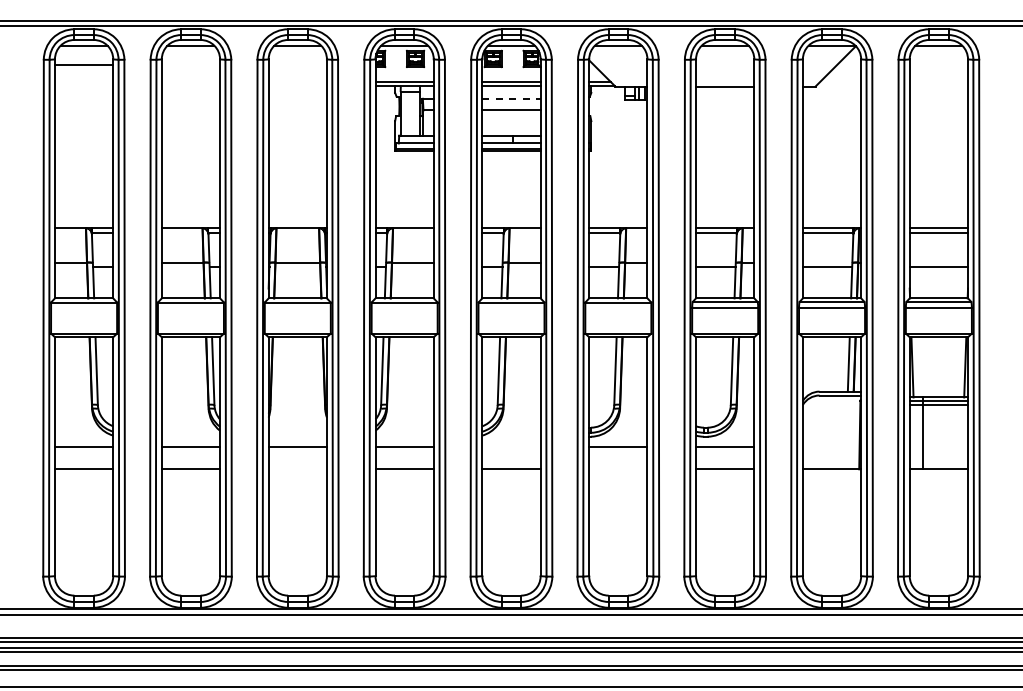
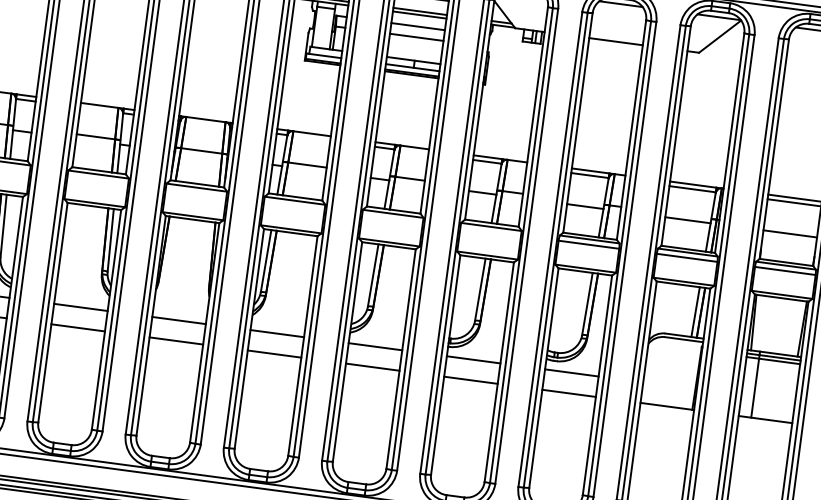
line: (511, 98) -> (418, 26), dashed -> solid
line: (511, 447) -> (375, 347), added
line: (297, 469) -> (176, 341), added
line: (618, 469) -> (471, 380), added

